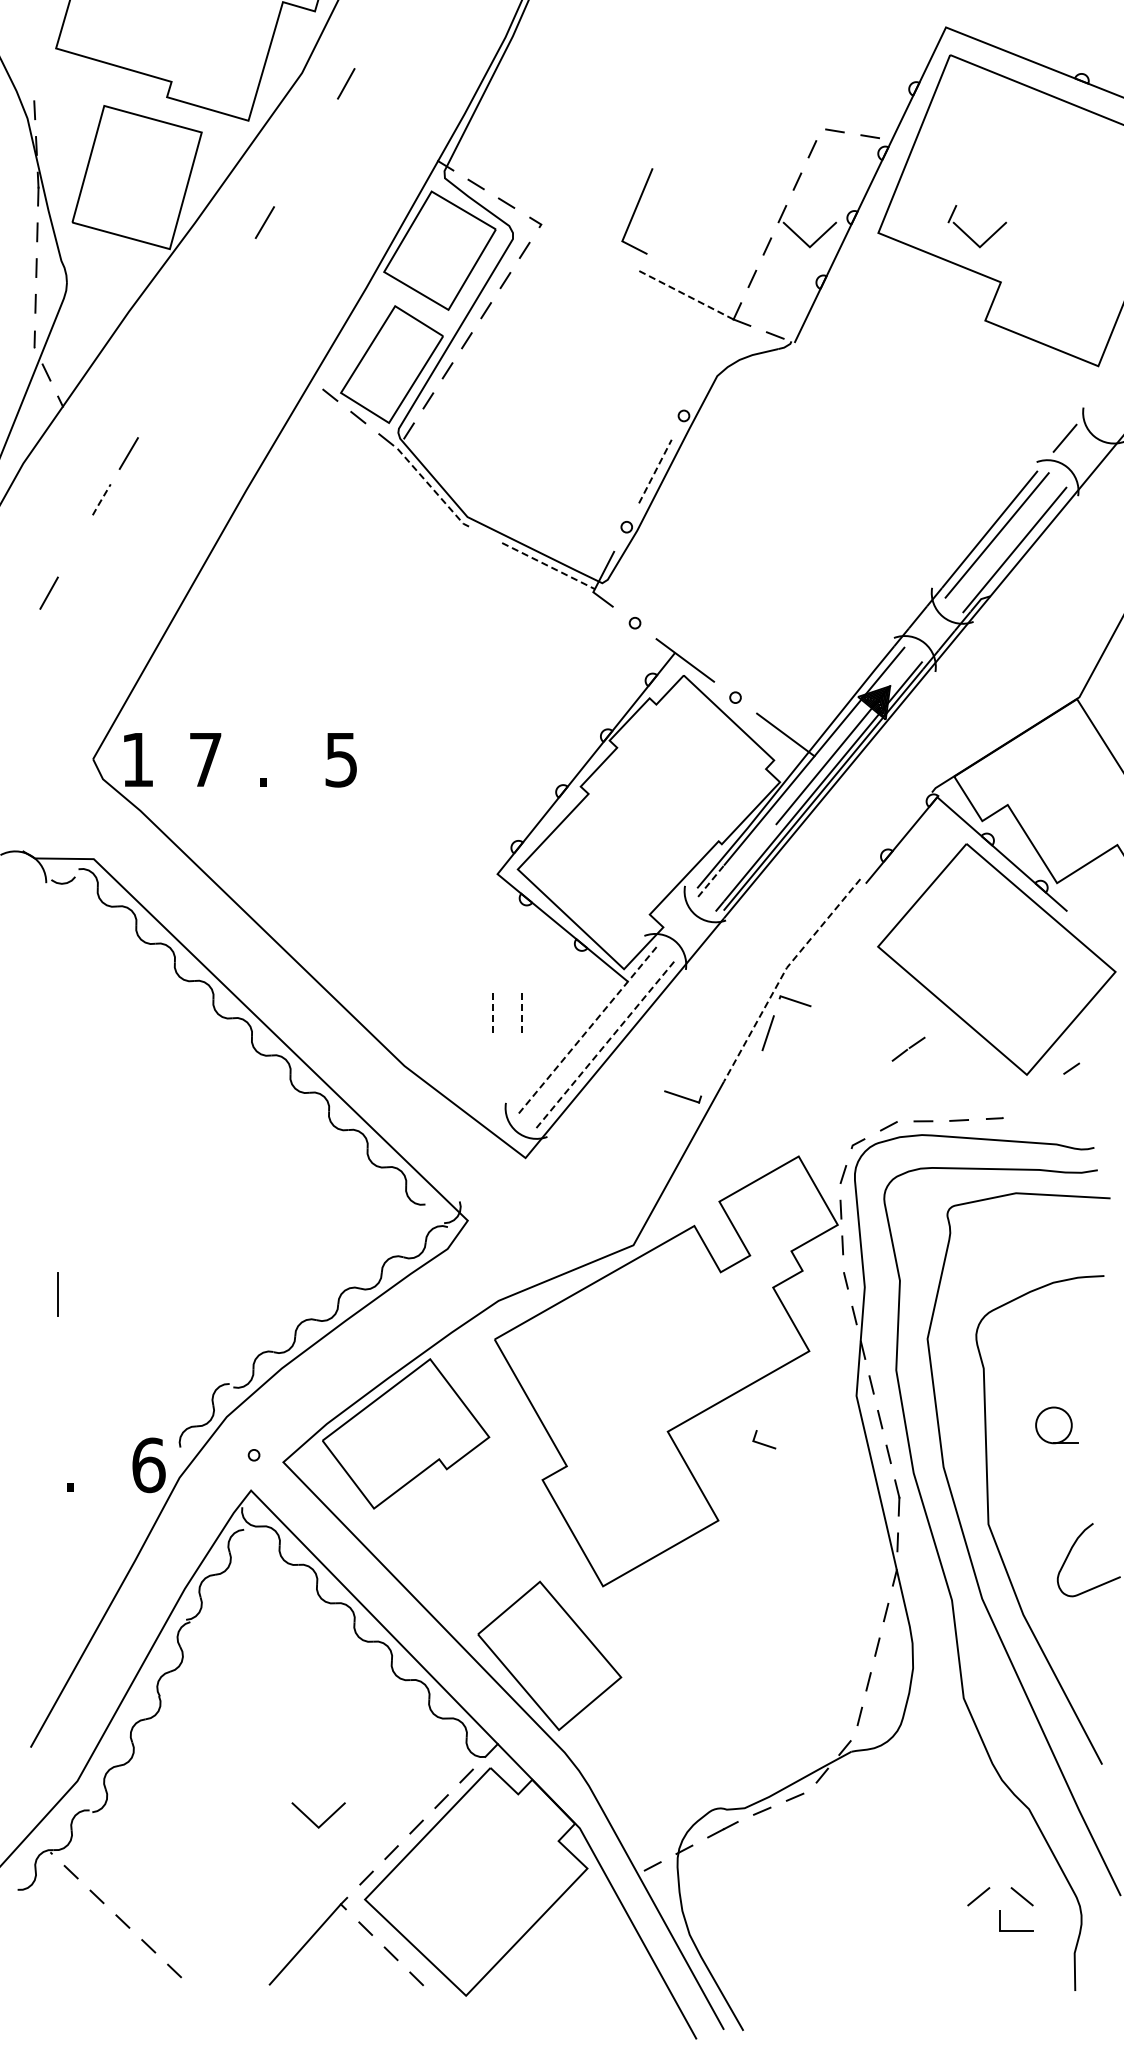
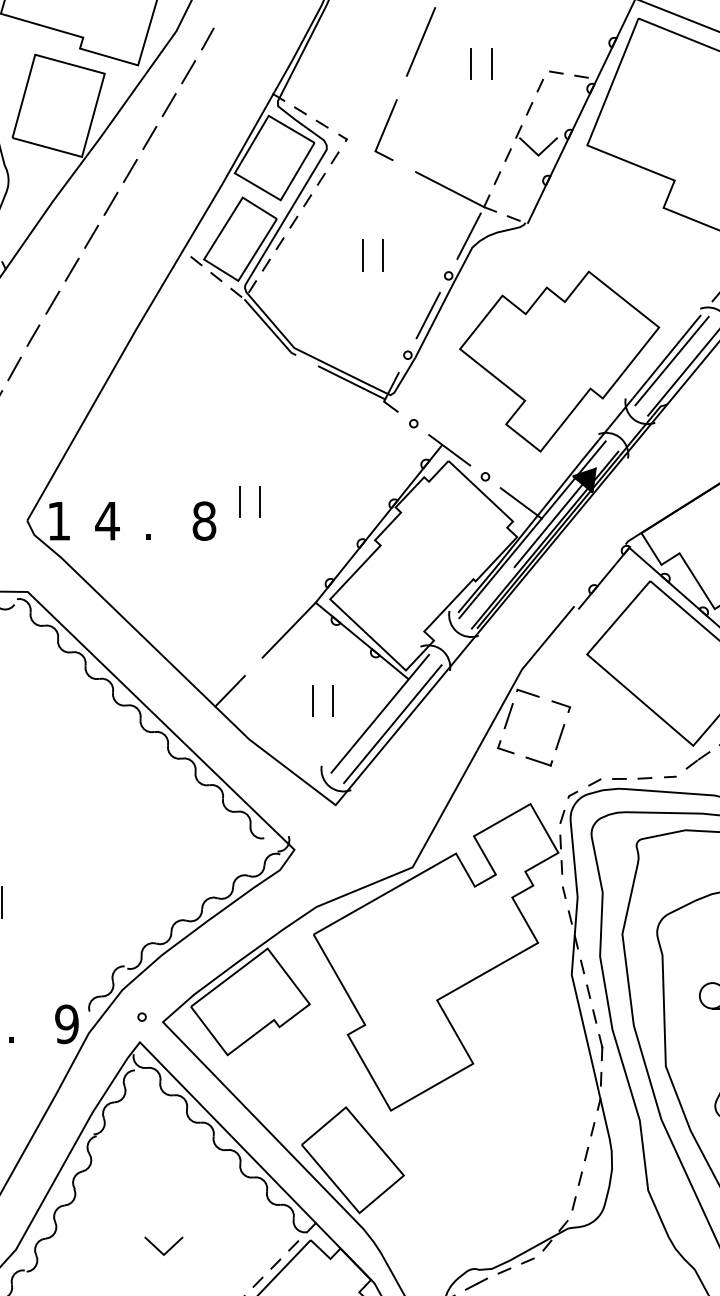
line: (644, 87) -> (420, 41), added
line: (715, 118) -> (471, 63), added
line: (744, 118) -> (491, 63), added
line: (319, 129) -> (188, 71), added
line: (292, 176) -> (169, 105), added
line: (636, 210) -> (385, 129), moved
part: (967, 234) -> (650, 146), removed
line: (237, 268) -> (130, 170), added
line: (685, 295) -> (449, 189), dashed -> solid
line: (210, 314) -> (111, 203), added
line: (183, 360) -> (91, 236), added
line: (712, 360) -> (469, 236), added
line: (563, 387) -> (362, 255), added
line: (591, 387) -> (382, 255), added
line: (156, 406) -> (72, 269), added
line: (655, 471) -> (428, 315), dashed -> solid
line: (433, 490) -> (270, 329), dashed -> solid
line: (101, 500) -> (33, 336), dashed -> solid
part: (839, 536) -> (559, 361), added
line: (75, 546) -> (14, 369), added
line: (548, 566) -> (352, 383), dashed -> solid
line: (391, 732) -> (240, 501), added
line: (420, 732) -> (260, 501), added
text: (205, 759) -> (107, 520), 7 -> 4
text: (341, 759) -> (204, 520), 5 -> 8
line: (711, 880) -> (468, 607), dashed -> solid
line: (460, 912) -> (289, 630), added
line: (783, 973) -> (519, 673), dashed -> solid
line: (377, 997) -> (230, 690), added
line: (493, 1011) -> (312, 700), dashed -> solid
line: (521, 1011) -> (332, 700), dashed -> solid
line: (841, 1017) -> (561, 704), added
line: (588, 1029) -> (380, 713), dashed -> solid
line: (605, 1044) -> (392, 724), dashed -> solid
line: (908, 1047) -> (697, 759), moved
line: (839, 1062) -> (559, 737), added
part: (683, 1096) -> (539, 761), moved
line: (764, 1443) -> (506, 749), moved
text: (148, 1465) -> (66, 1024), 6 -> 9
line: (312, 1820) -> (159, 1249), moved

